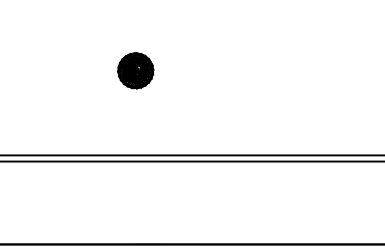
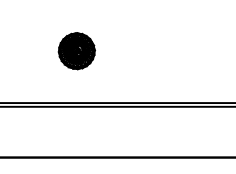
part: (135, 71) -> (76, 51), size x1.67

